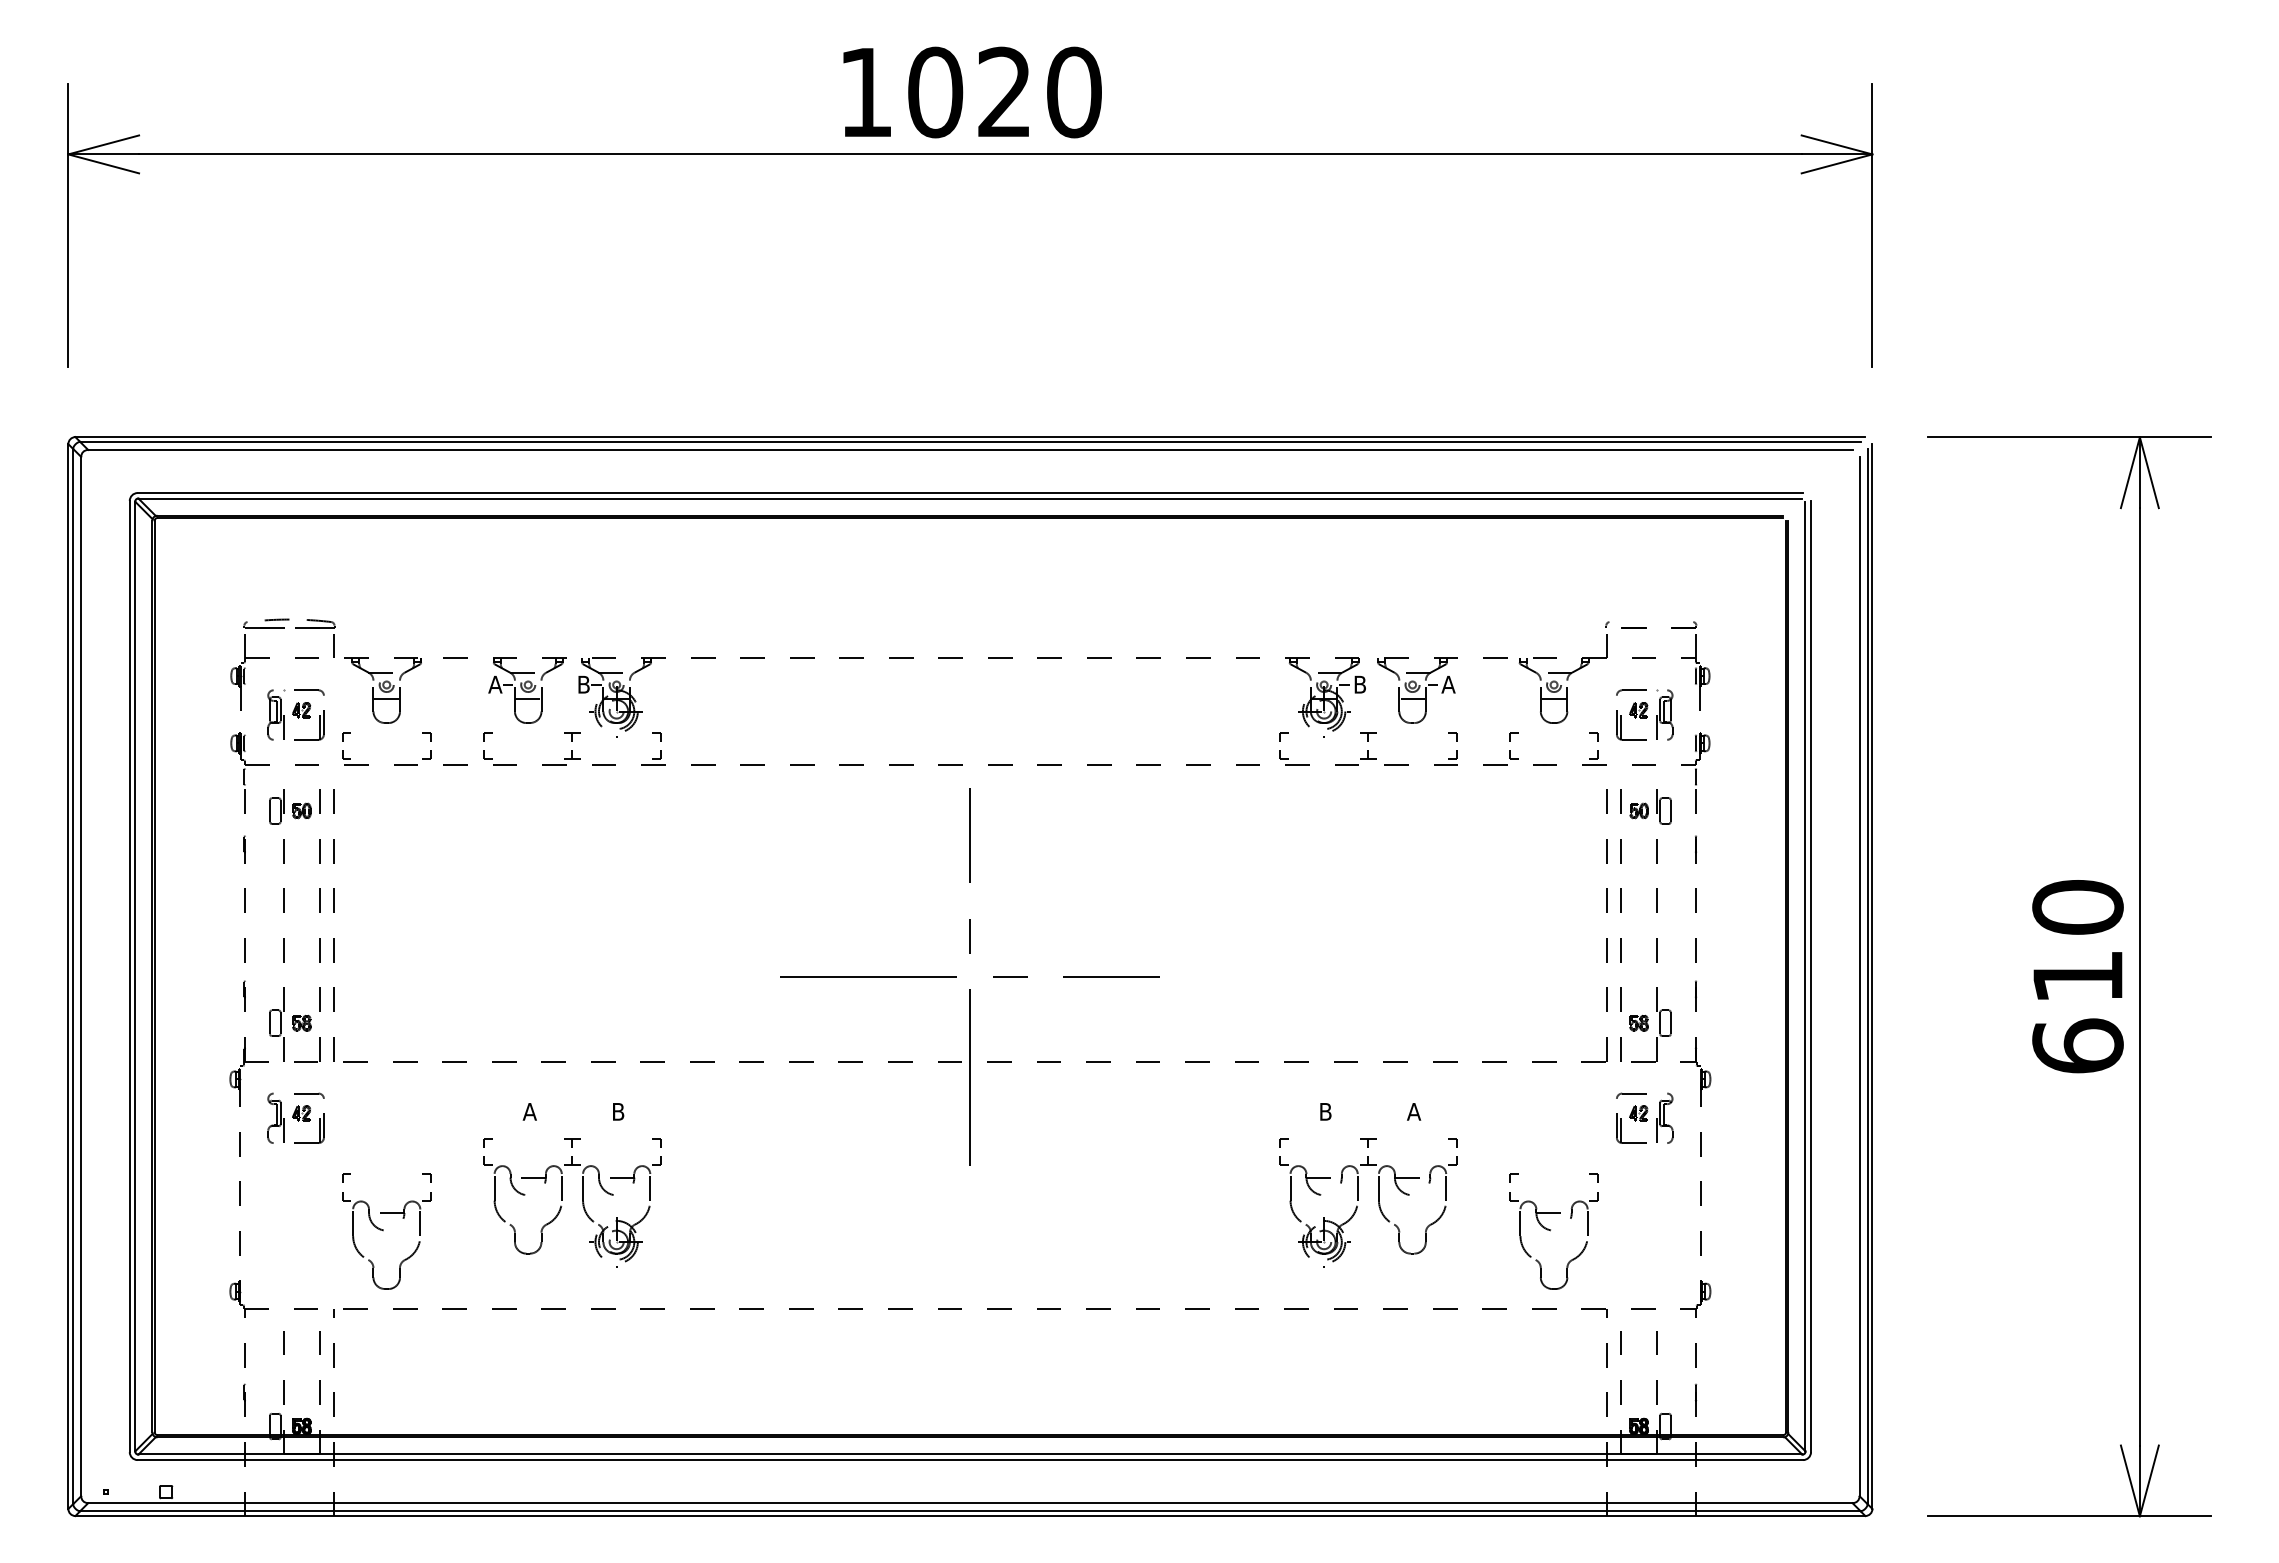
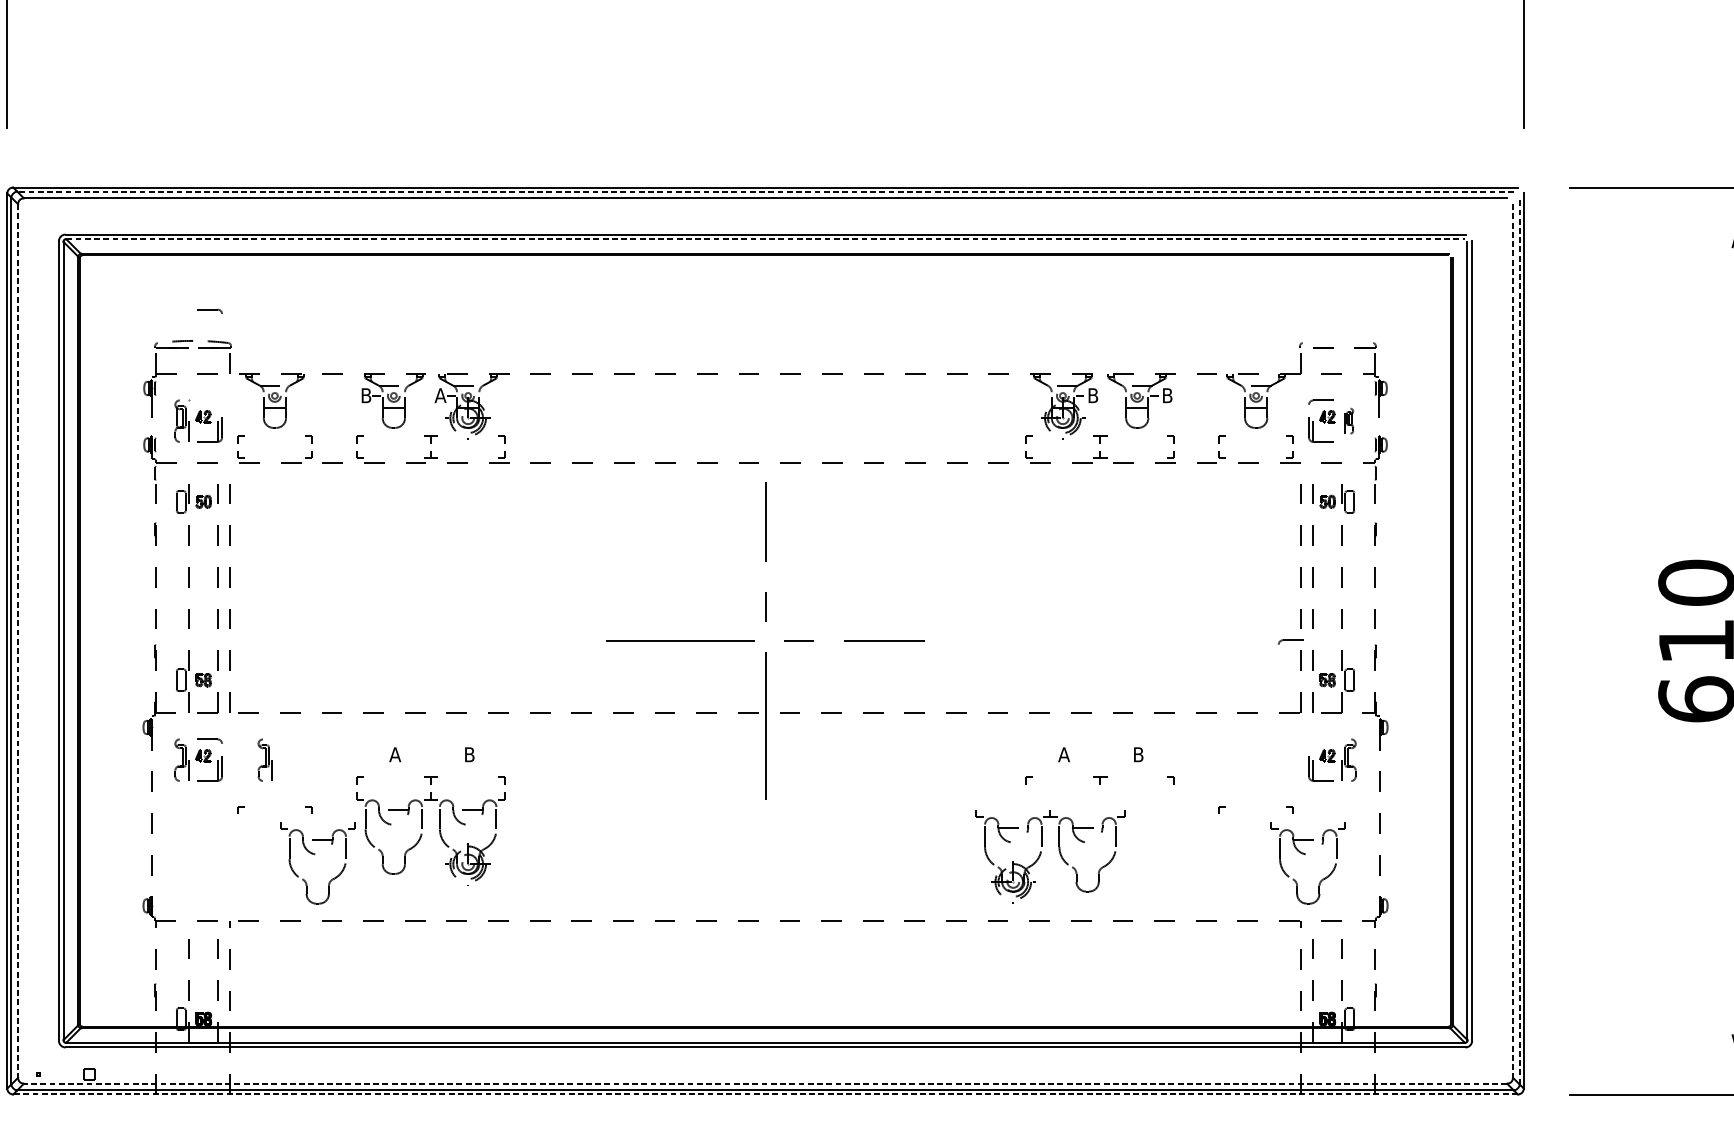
line: (969, 441) -> (764, 191), solid -> dashed
line: (970, 498) -> (765, 239), solid -> dashed
text: (495, 684) -> (366, 395), A -> B
text: (583, 684) -> (440, 395), B -> A
text: (1448, 684) -> (1167, 395), A -> B
part: (309, 692) -> (209, 311), moved
part: (1664, 714) -> (1349, 420), size x0.6
line: (81, 976) -> (18, 640), solid -> dashed
line: (1859, 976) -> (1512, 640), solid -> dashed
line: (1867, 976) -> (1519, 640), solid -> dashed
part: (1631, 1095) -> (1291, 641), moved
text: (1325, 1111) -> (1064, 754), B -> A
text: (1414, 1111) -> (1138, 754), A -> B
part: (374, 1117) -> (264, 759), added
part: (1378, 1206) -> (1059, 851), moved
part: (383, 1231) -> (315, 855), moved
part: (1550, 1231) -> (1305, 855), moved
line: (969, 1503) -> (764, 1083), solid -> dashed
line: (970, 1516) -> (765, 1094), solid -> dashed

